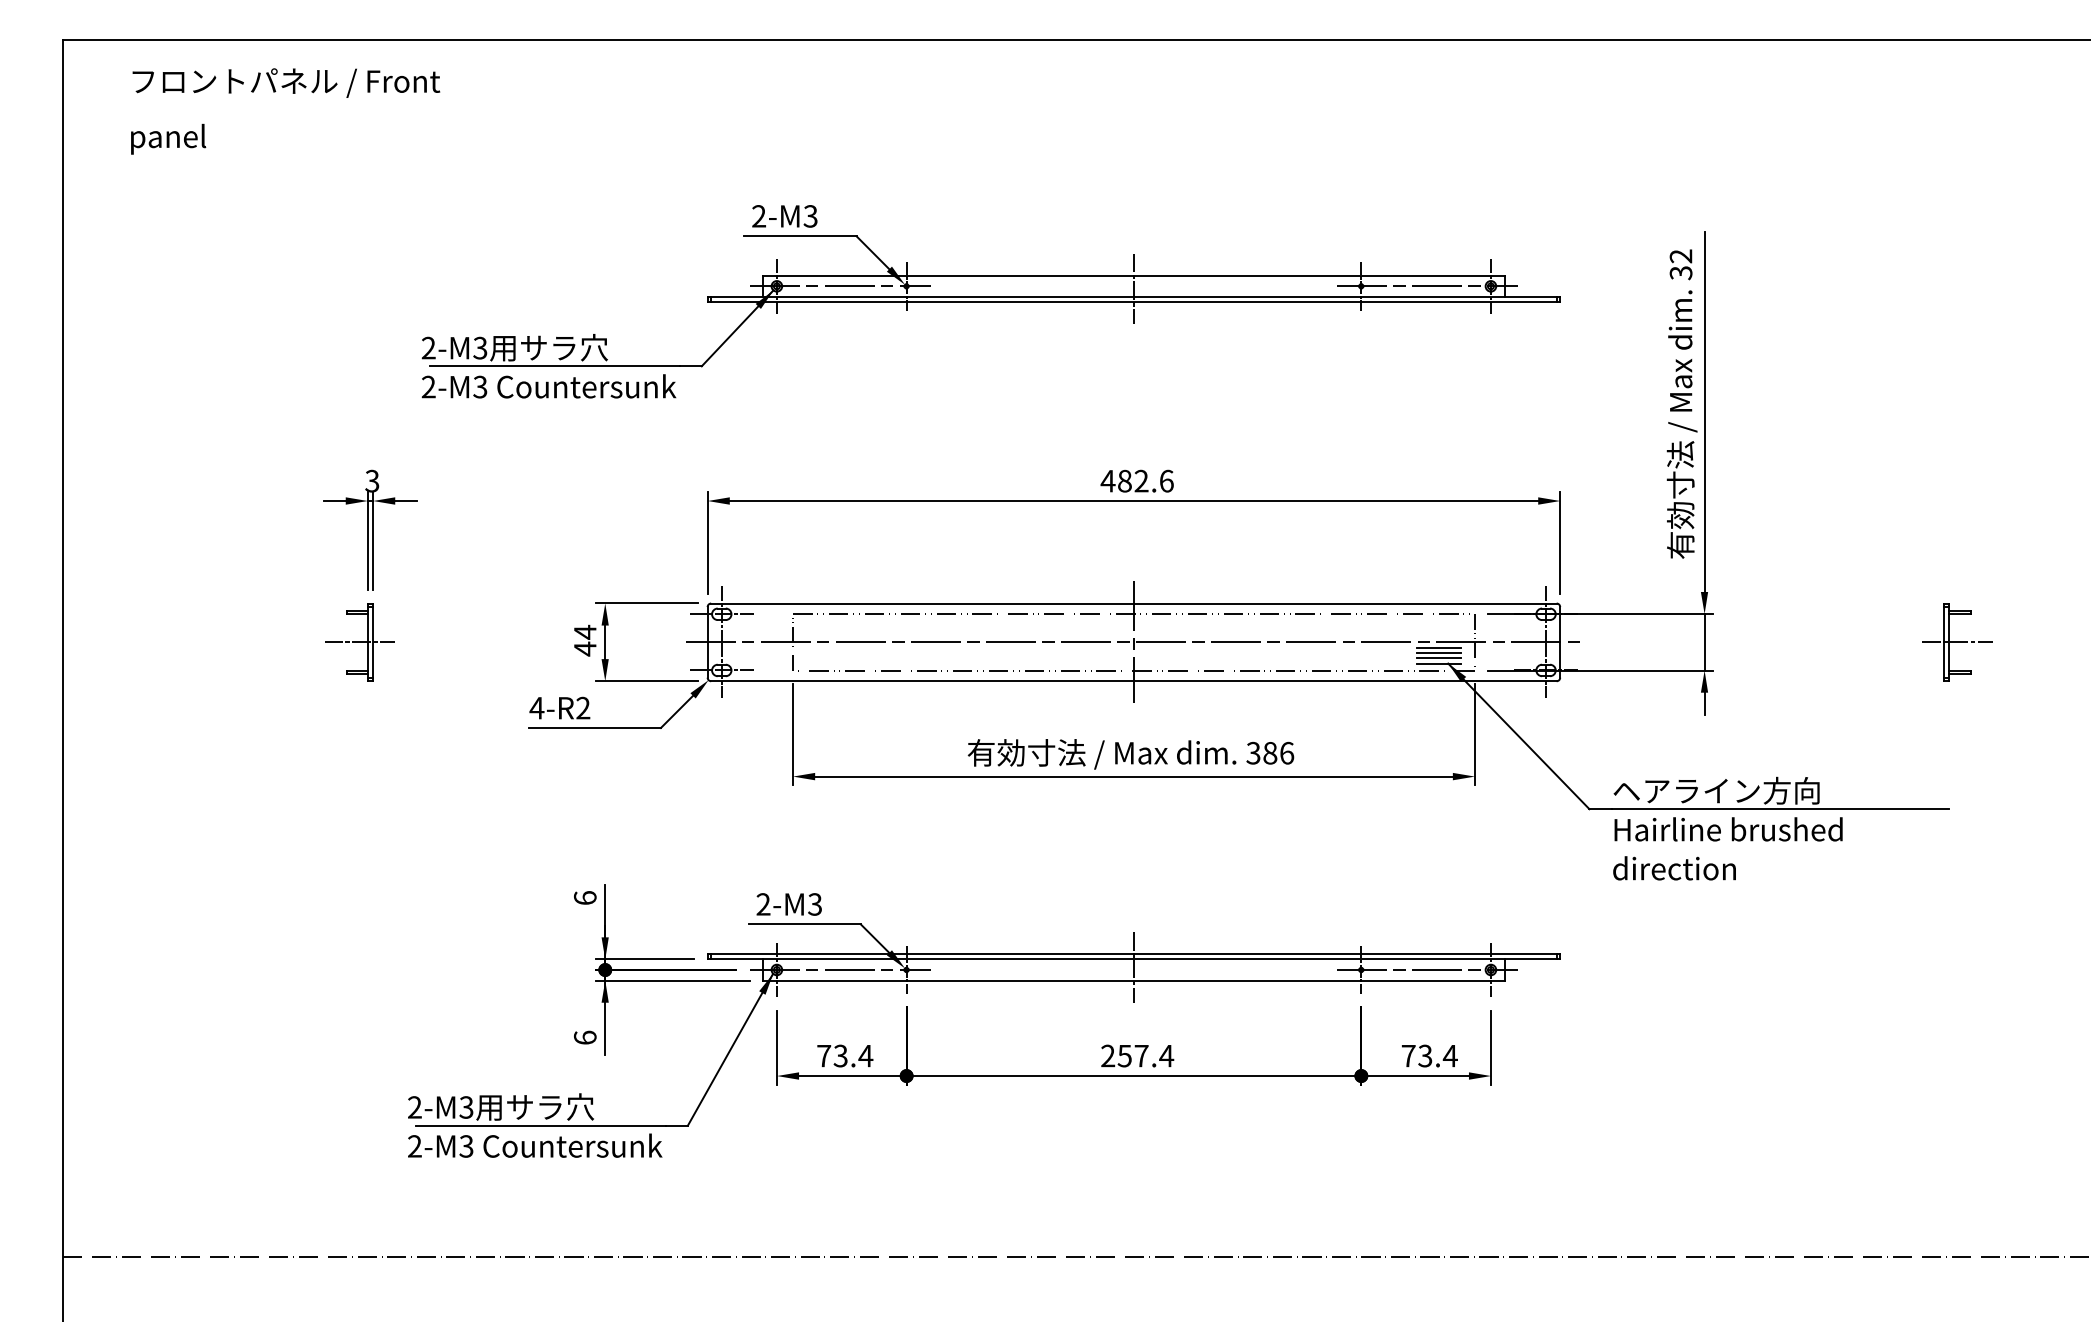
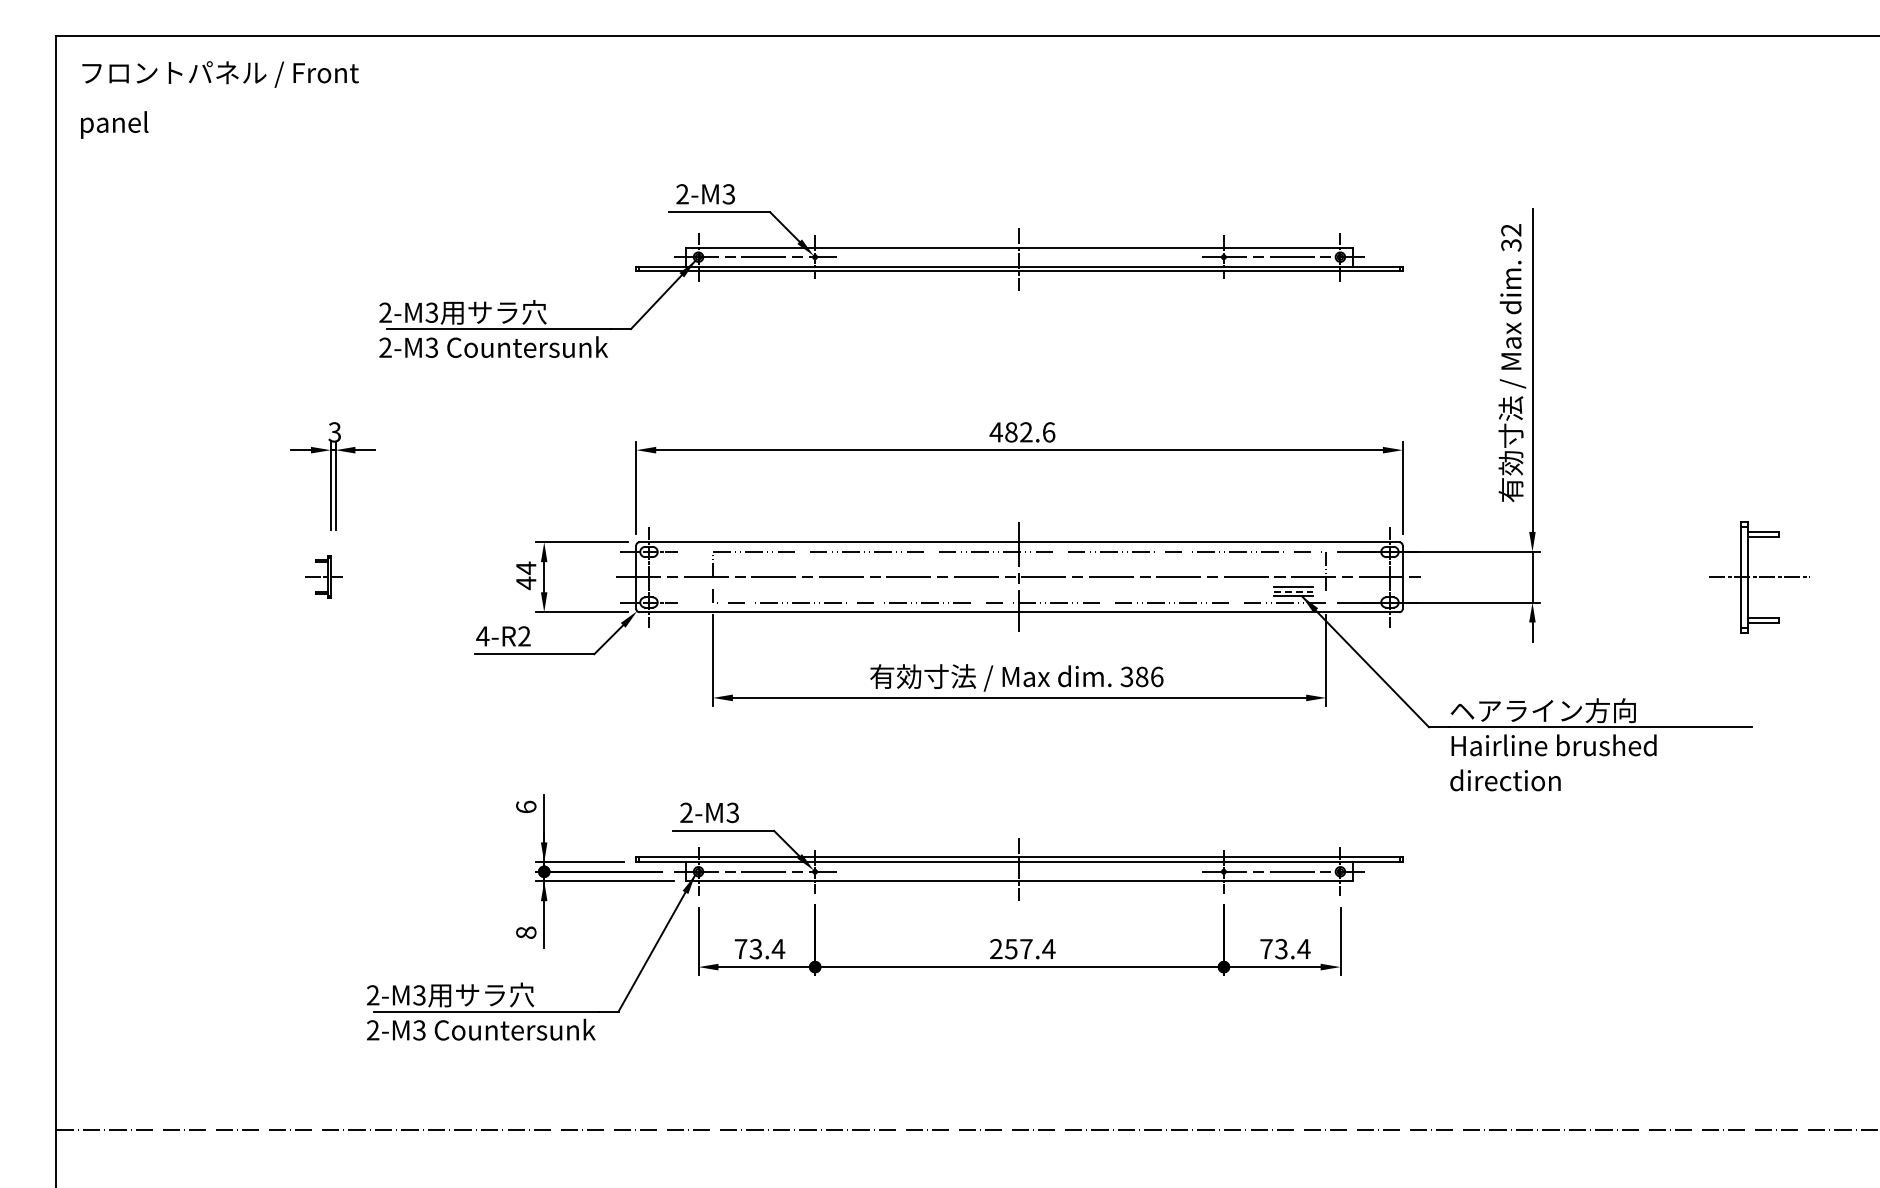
text: (285, 110) -> (219, 99), moved
part: (359, 641) -> (323, 576), size x0.6
part: (1957, 641) -> (1759, 576), size x1.6
line: (1438, 648) -> (1293, 582), removed
line: (1438, 658) -> (1293, 591), solid -> dashed
text: (585, 1037) -> (526, 932), 6 -> 8

